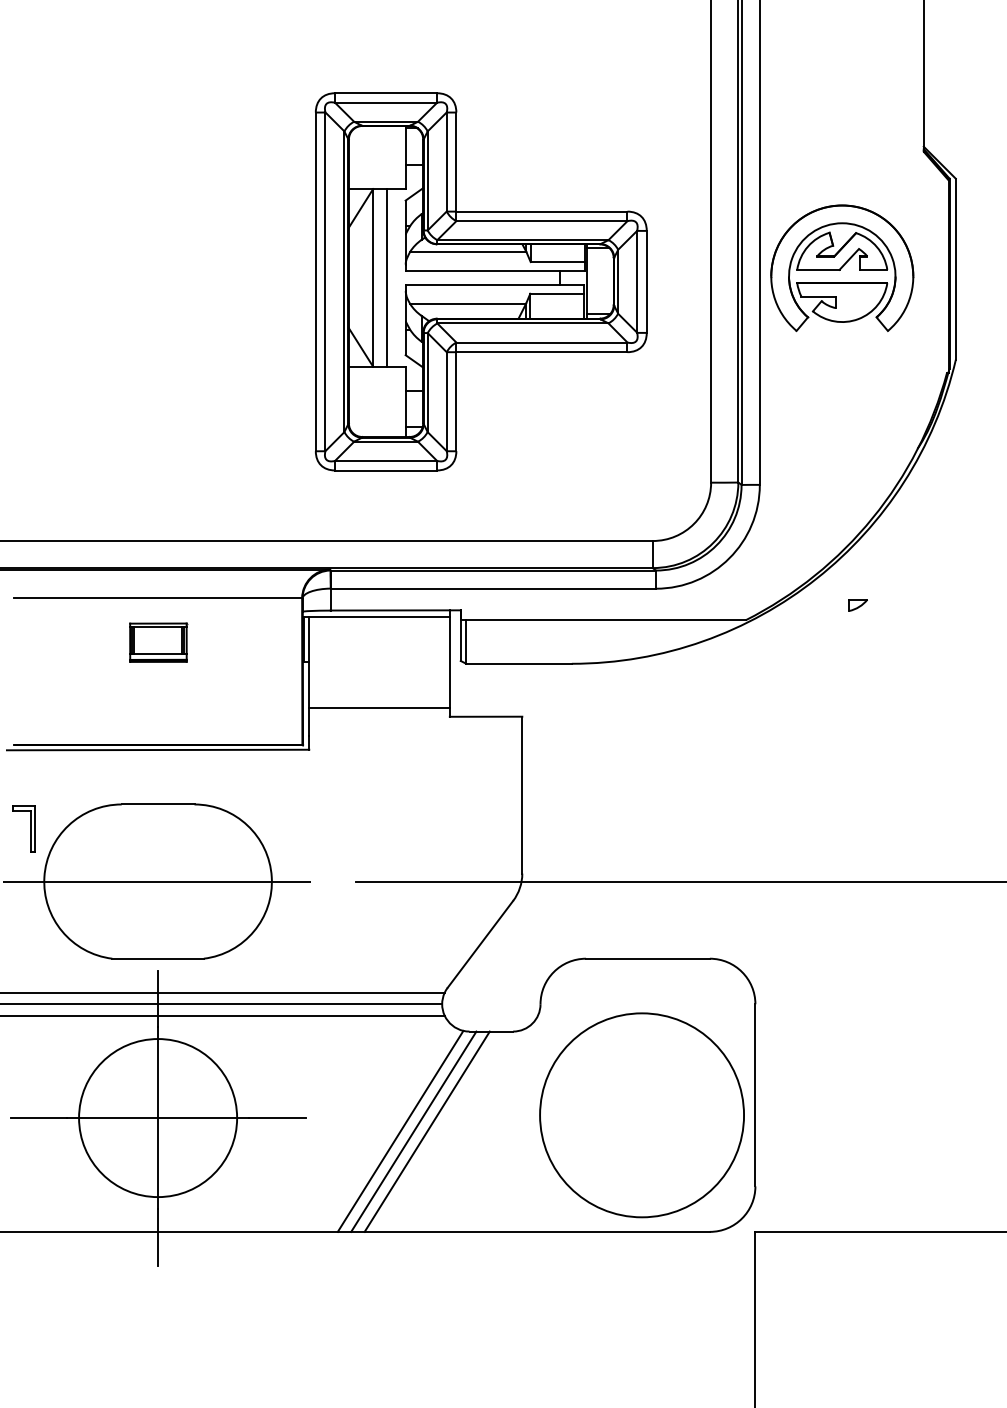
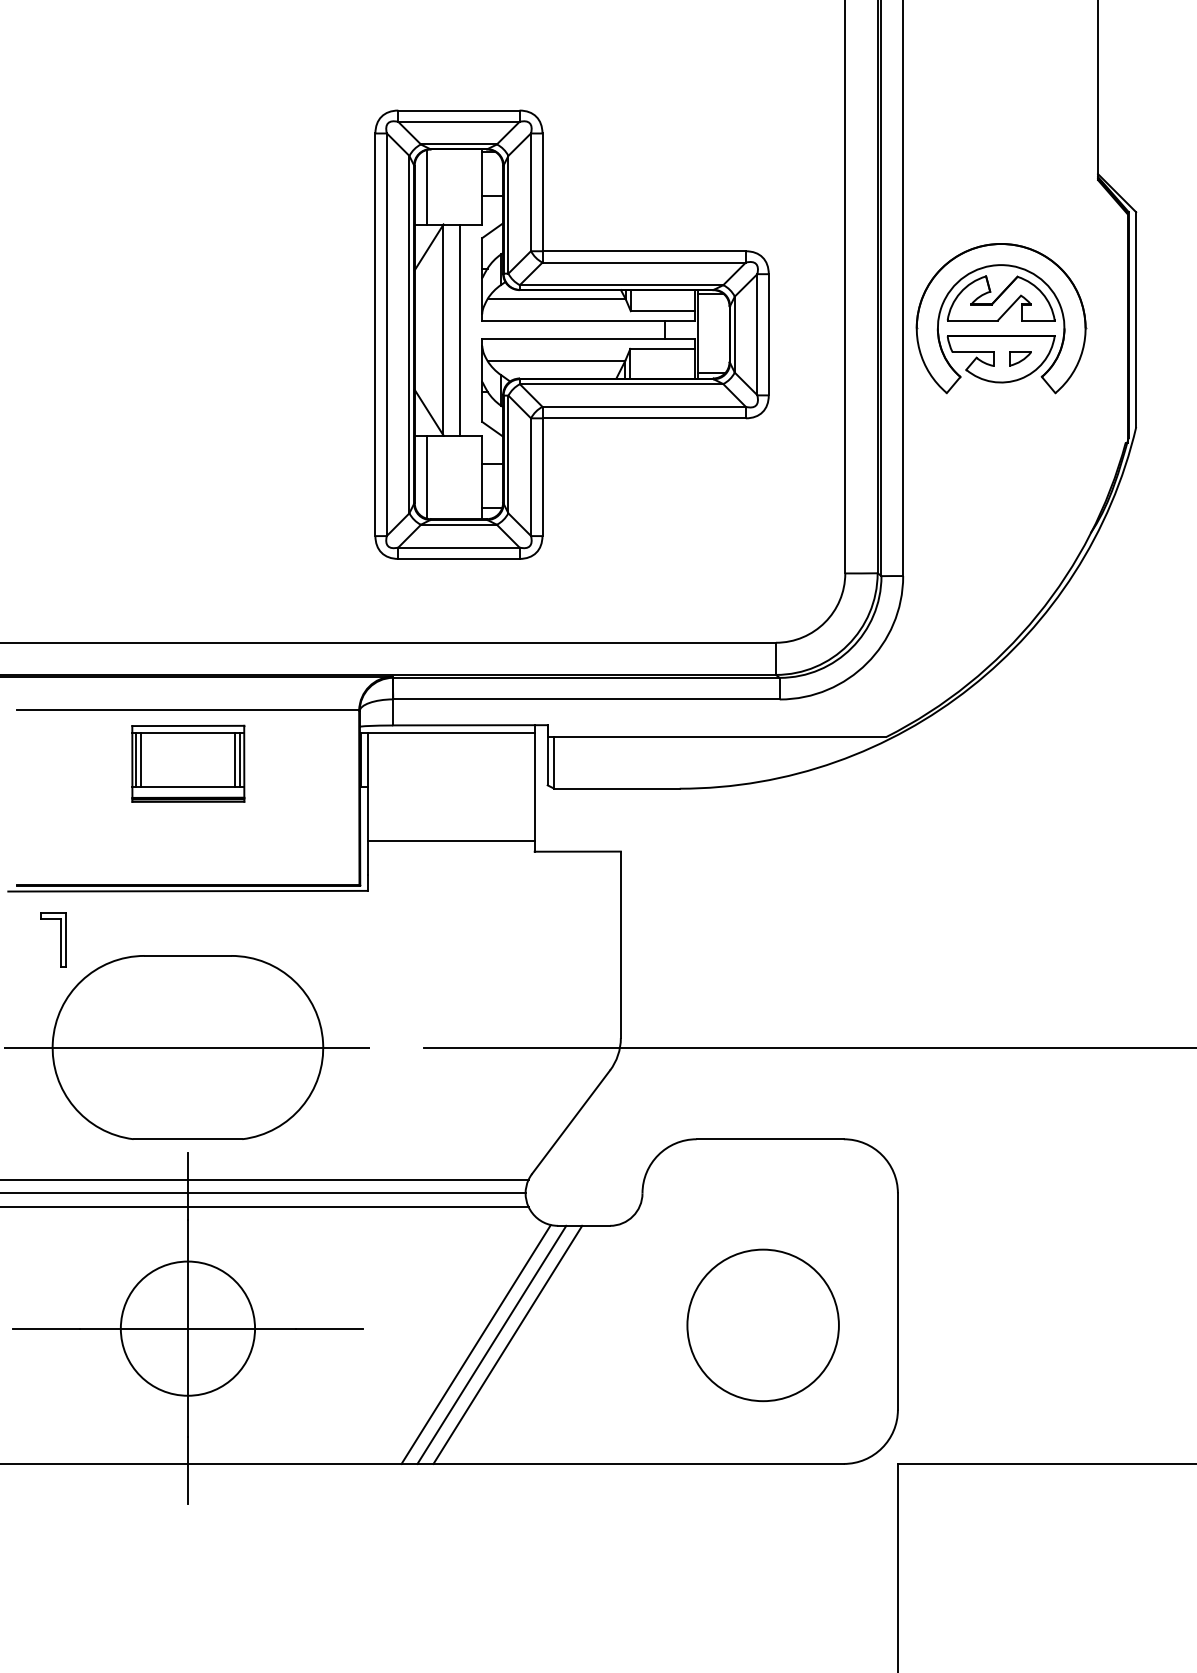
line: (359, 157) -> (427, 186), added
line: (359, 401) -> (427, 476), added
part: (857, 605) -> (1019, 359), moved
part: (158, 642) -> (188, 763), size x1.67
part: (30, 828) -> (61, 939), moved
circle: (641, 1115) -> (762, 1325), size x0.62
circle: (157, 1117) -> (187, 1327), size x0.71

